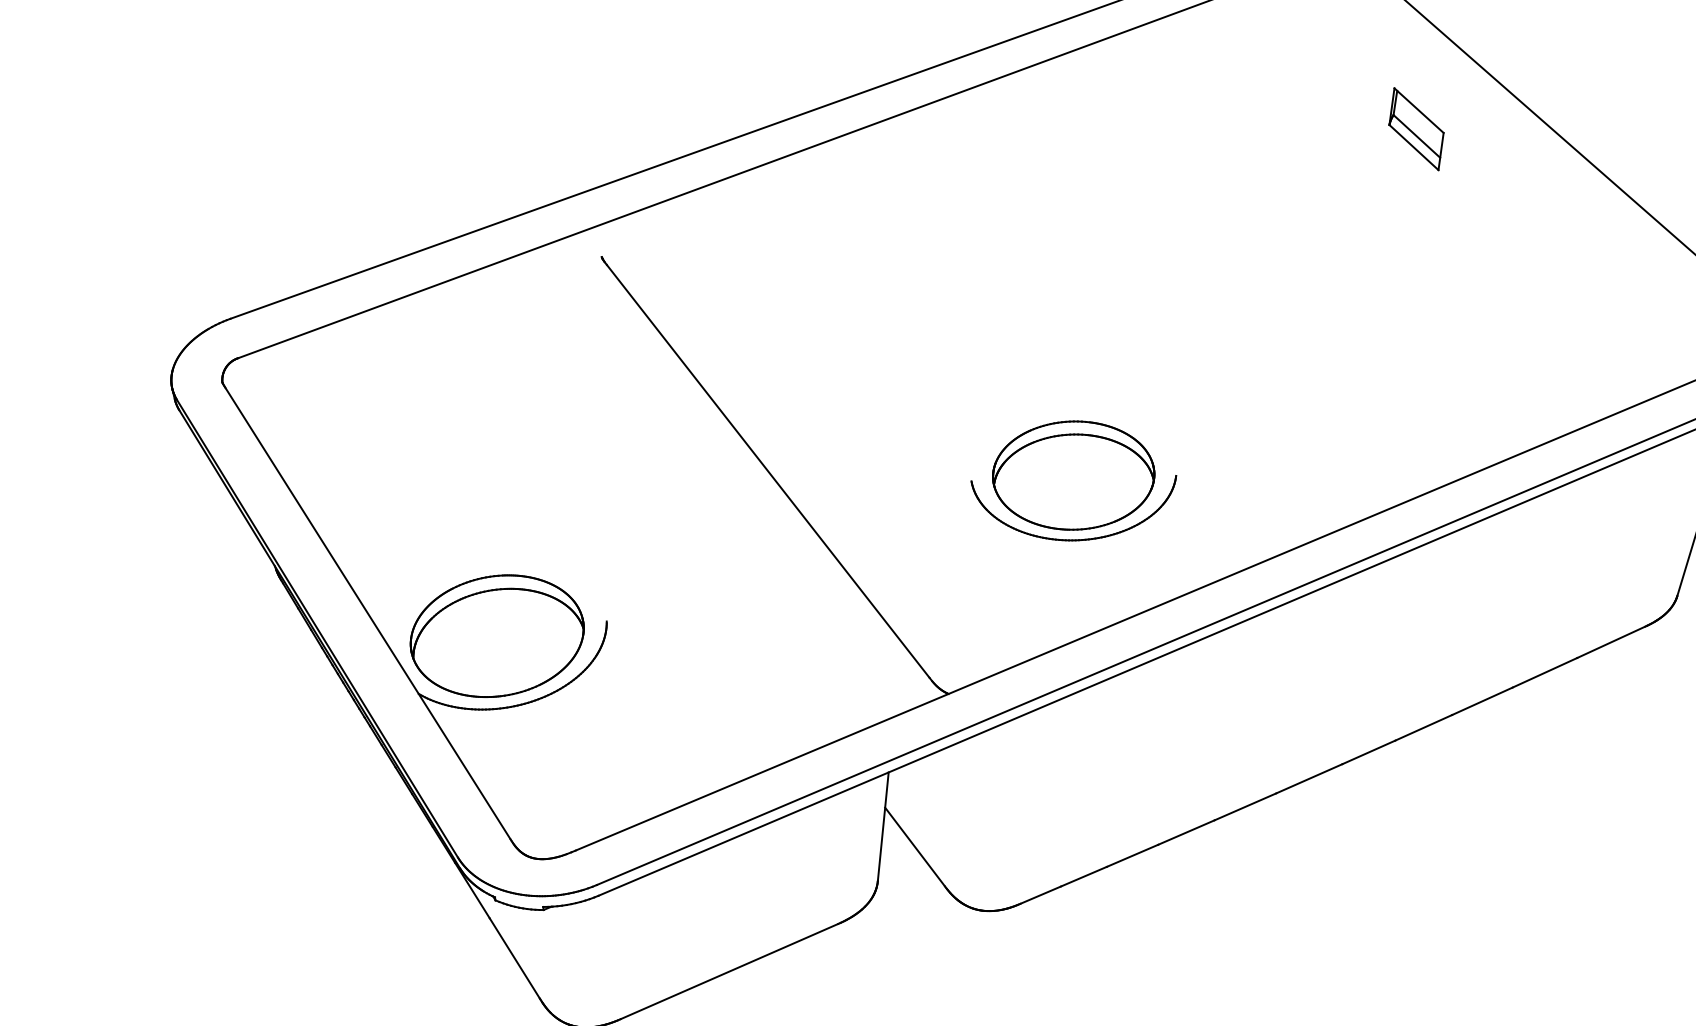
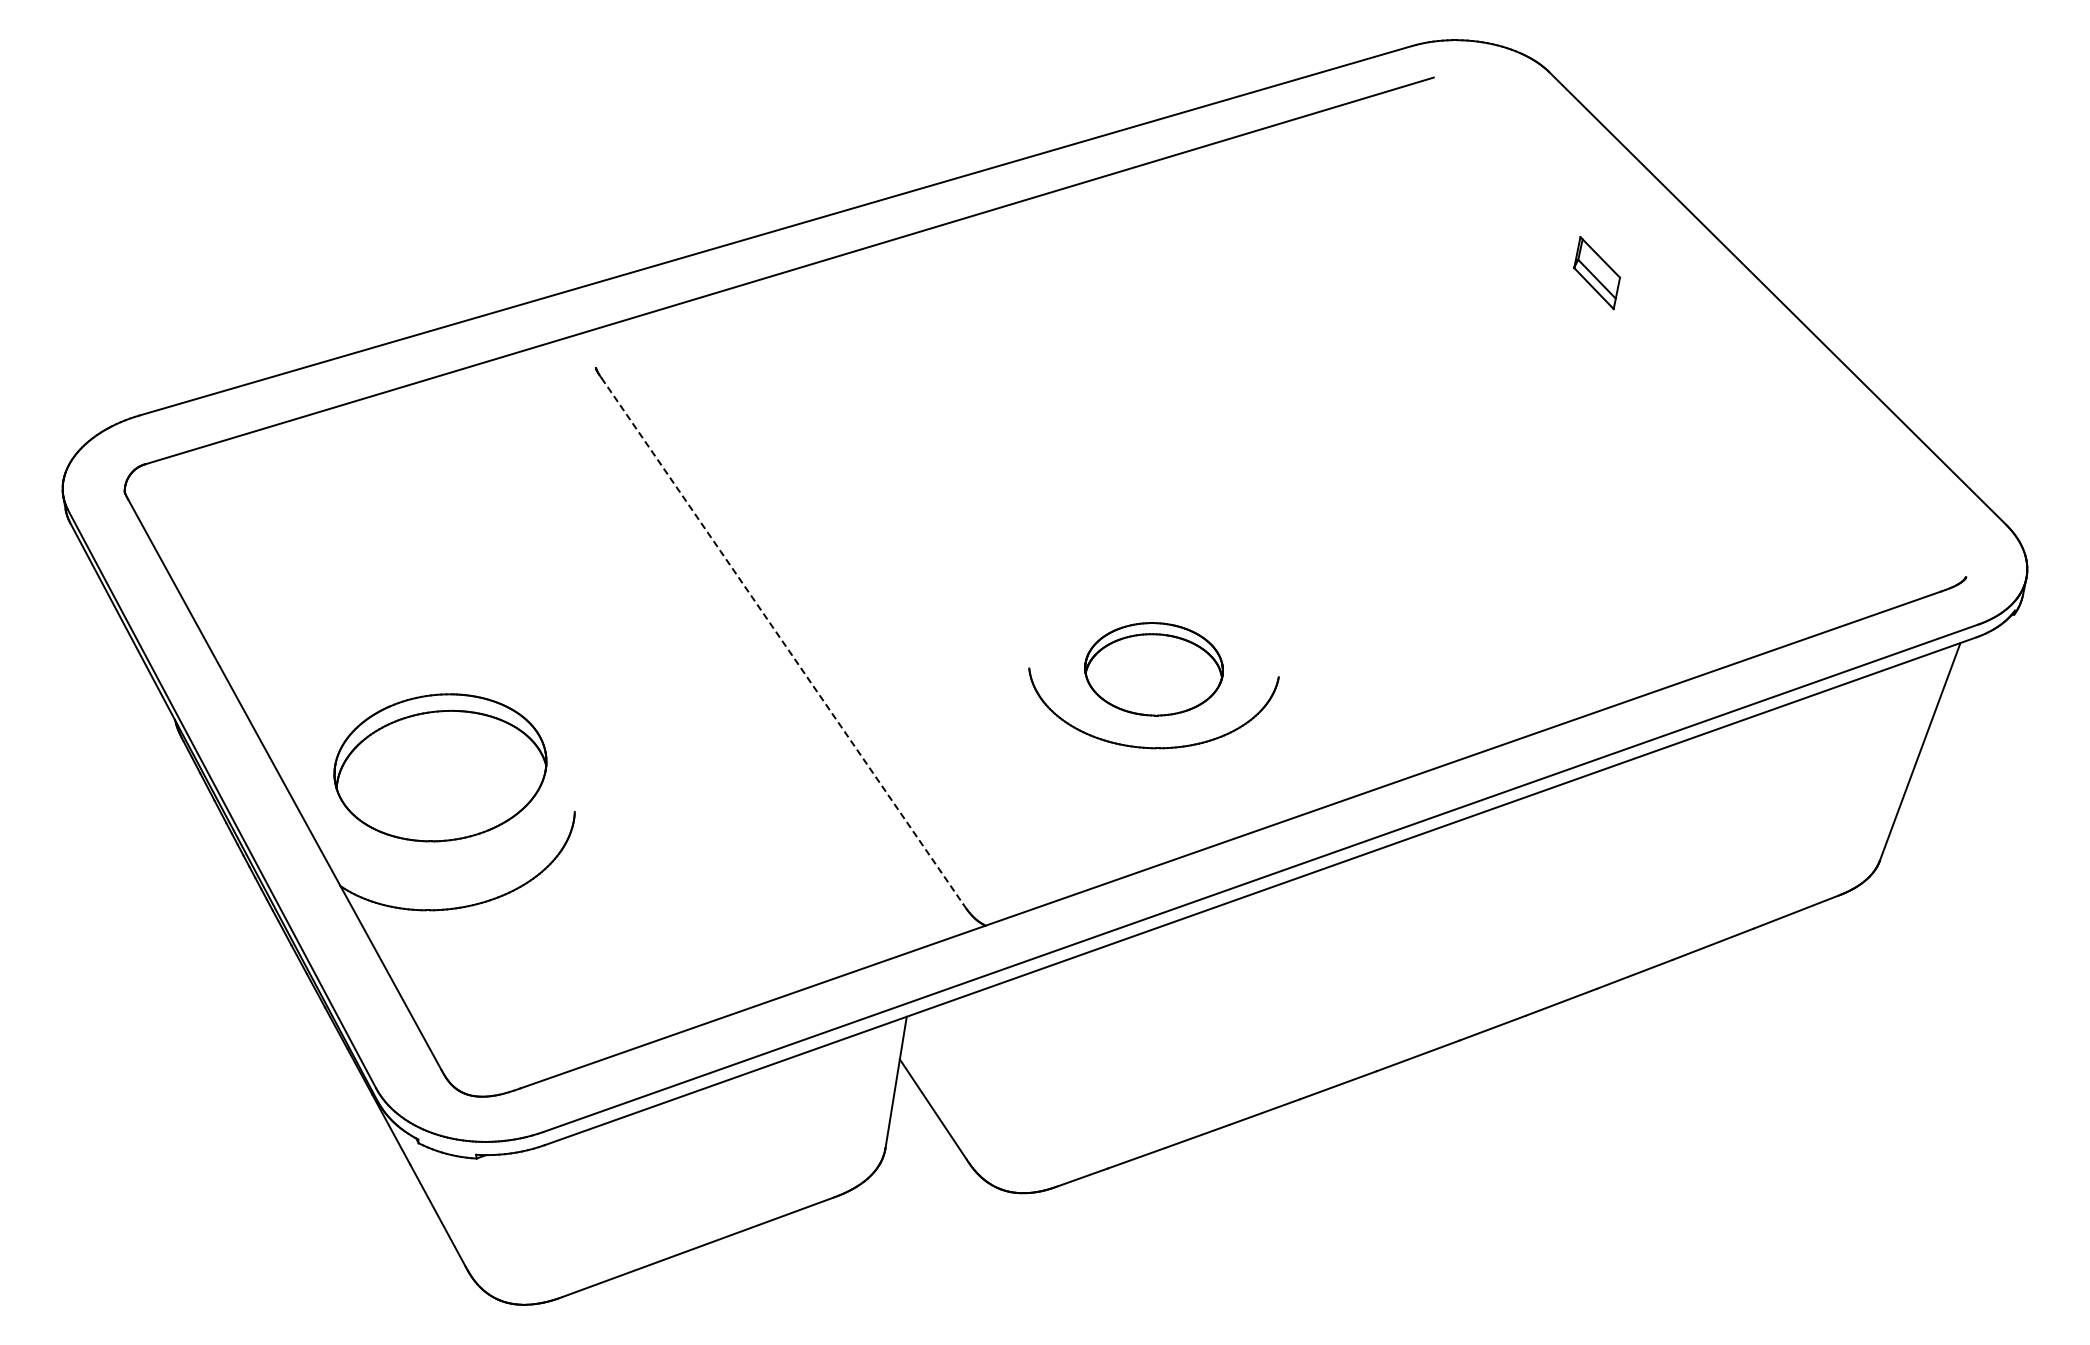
part: (1415, 128) -> (1596, 272), size x0.7
line: (768, 471) -> (782, 641), solid -> dashed
part: (1073, 475) -> (1153, 669), size x0.7
part: (497, 635) -> (440, 767), moved

